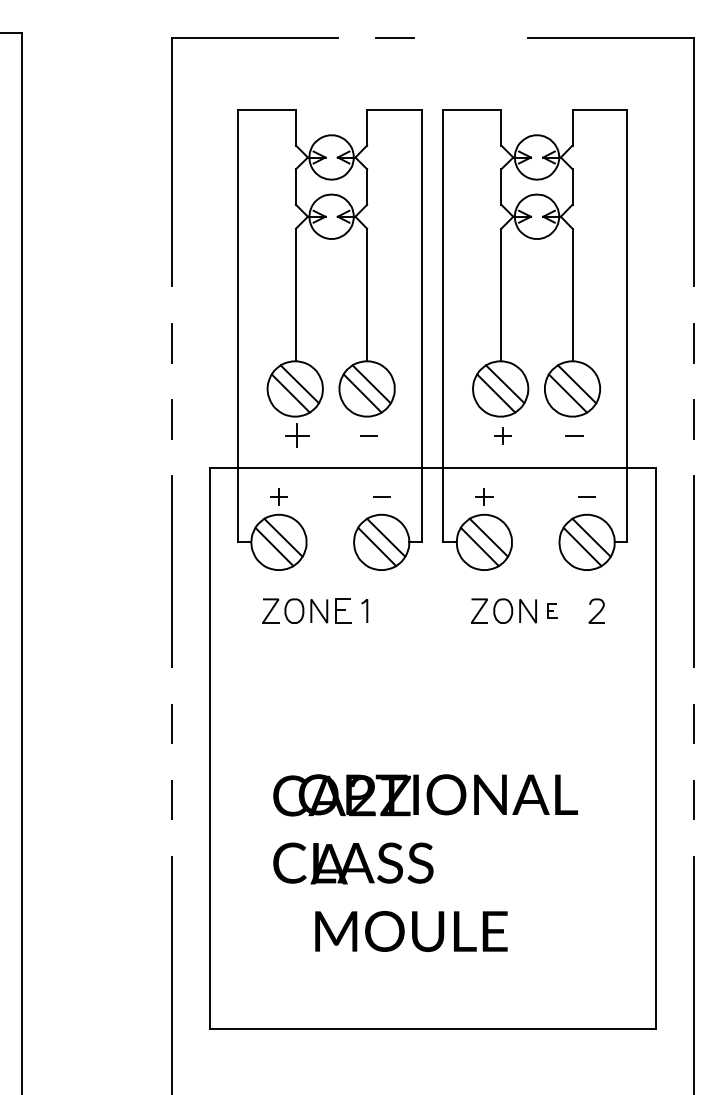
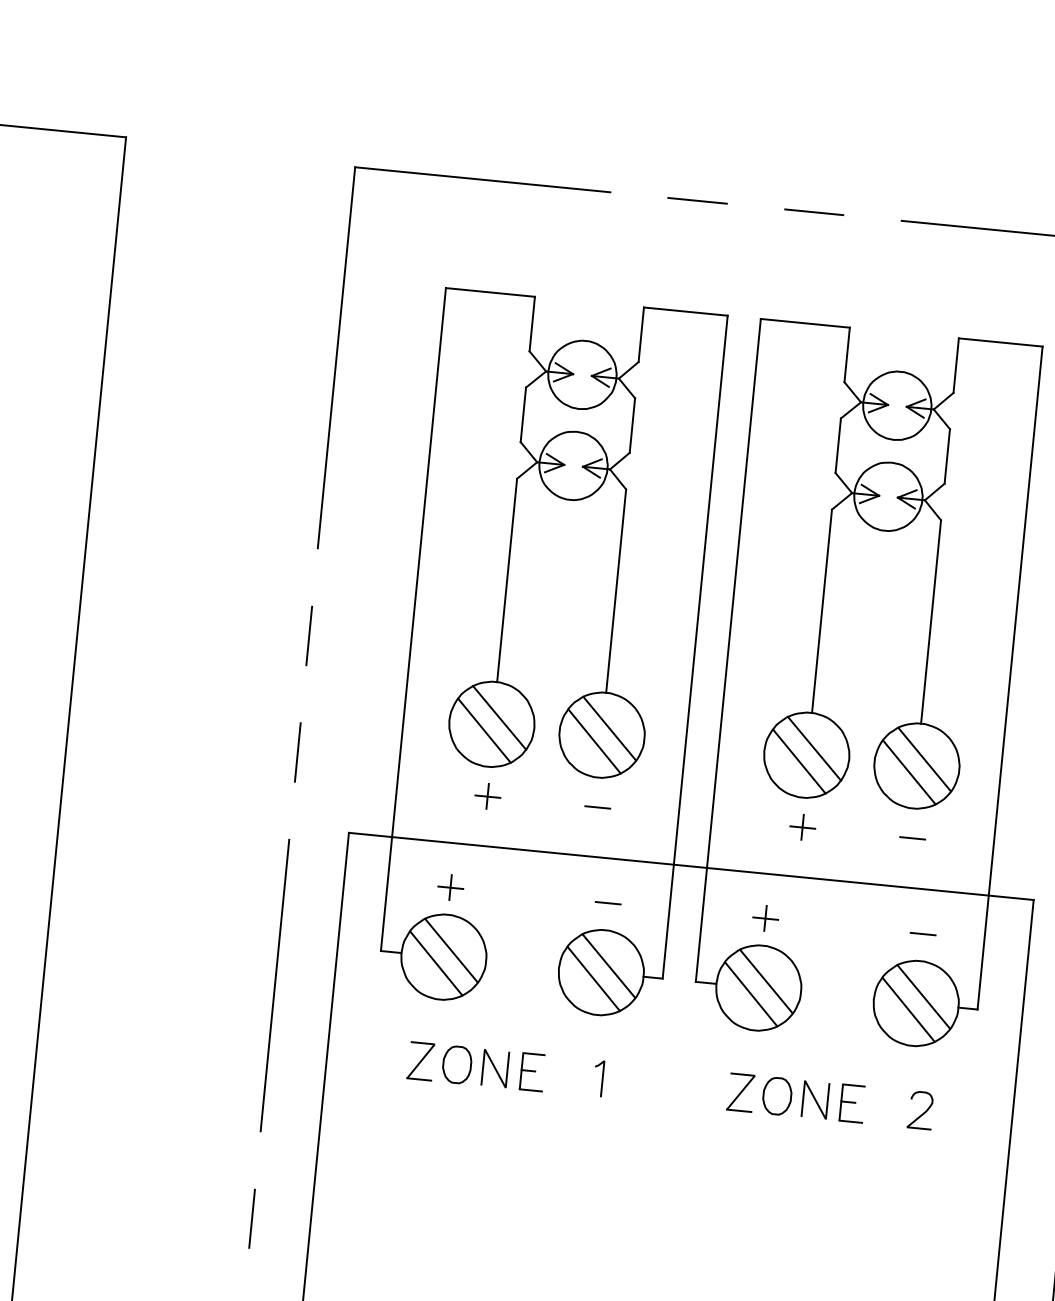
line: (471, 37) -> (814, 212), added
part: (296, 435) -> (486, 795), size x0.71
line: (366, 610) -> (601, 1077), moved
part: (552, 610) -> (852, 1102), size x1.67

